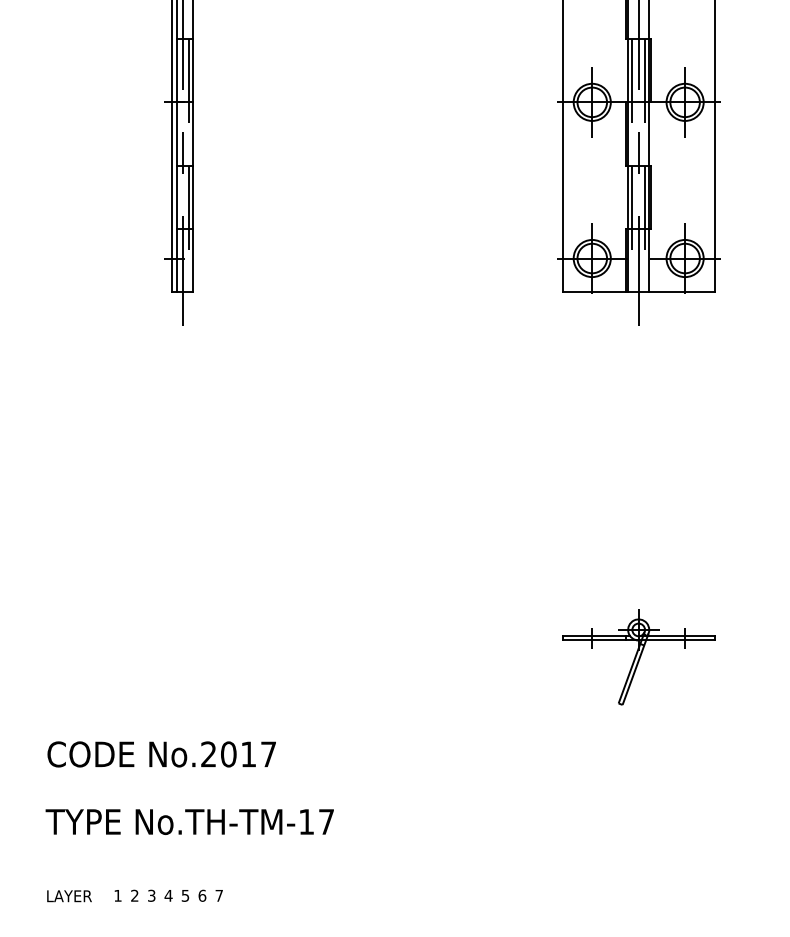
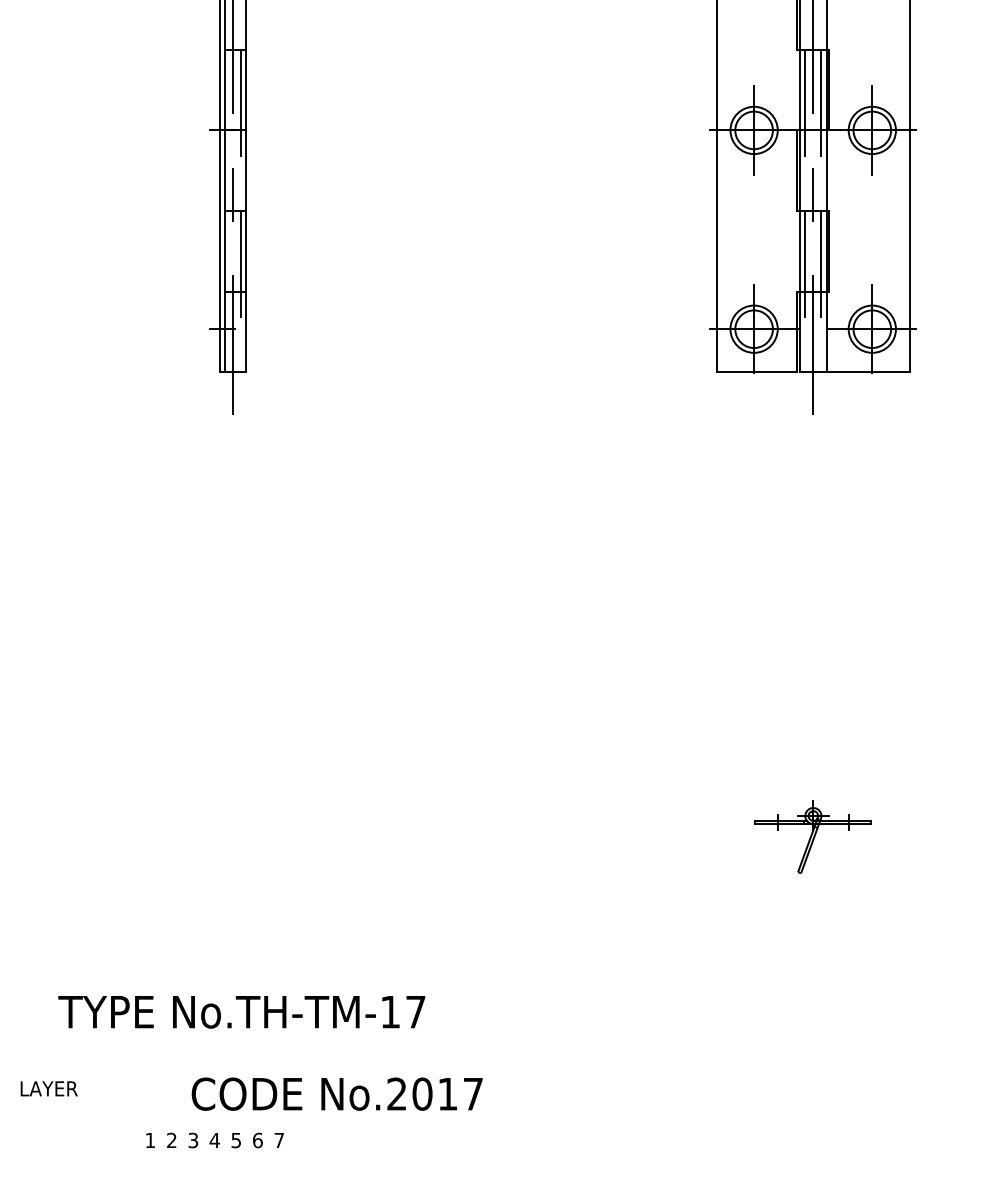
part: (638, 657) -> (812, 837), size x0.6
text: (161, 754) -> (336, 1094), moved
text: (189, 821) -> (241, 1011), moved
text: (69, 896) -> (49, 1089), moved

